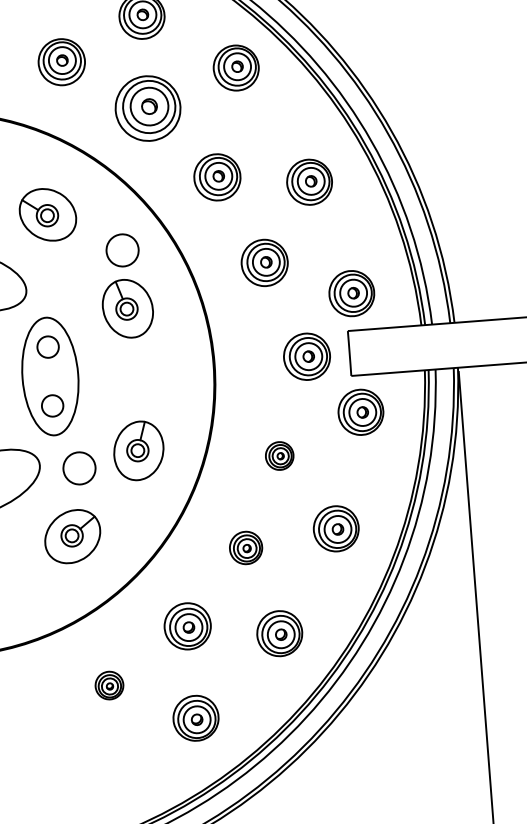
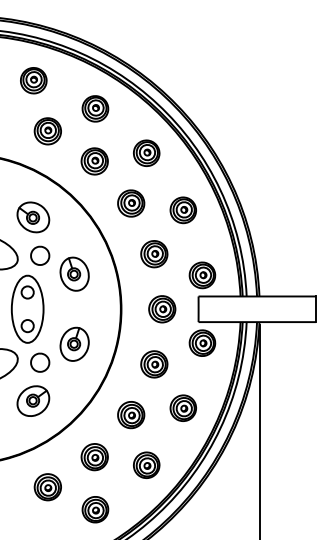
part: (235, 66) -> (146, 152), moved
part: (147, 108) -> (94, 161), size x0.71
part: (123, 249) -> (40, 255), moved
part: (307, 357) -> (162, 309), moved
part: (138, 449) -> (74, 343), moved
part: (279, 456) -> (154, 364), size x1.67
part: (246, 548) -> (131, 415), size x1.43
part: (109, 685) -> (47, 487), size x1.67

